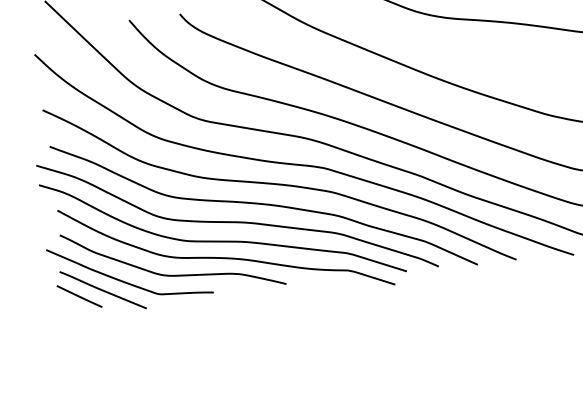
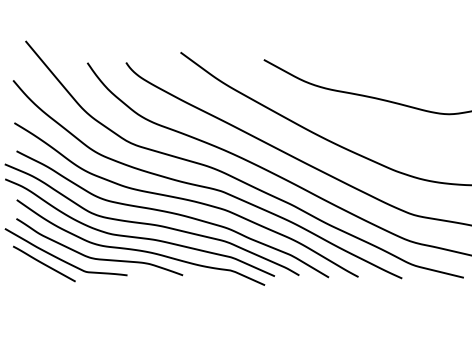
line: (78, 296) -> (25, 266), removed

